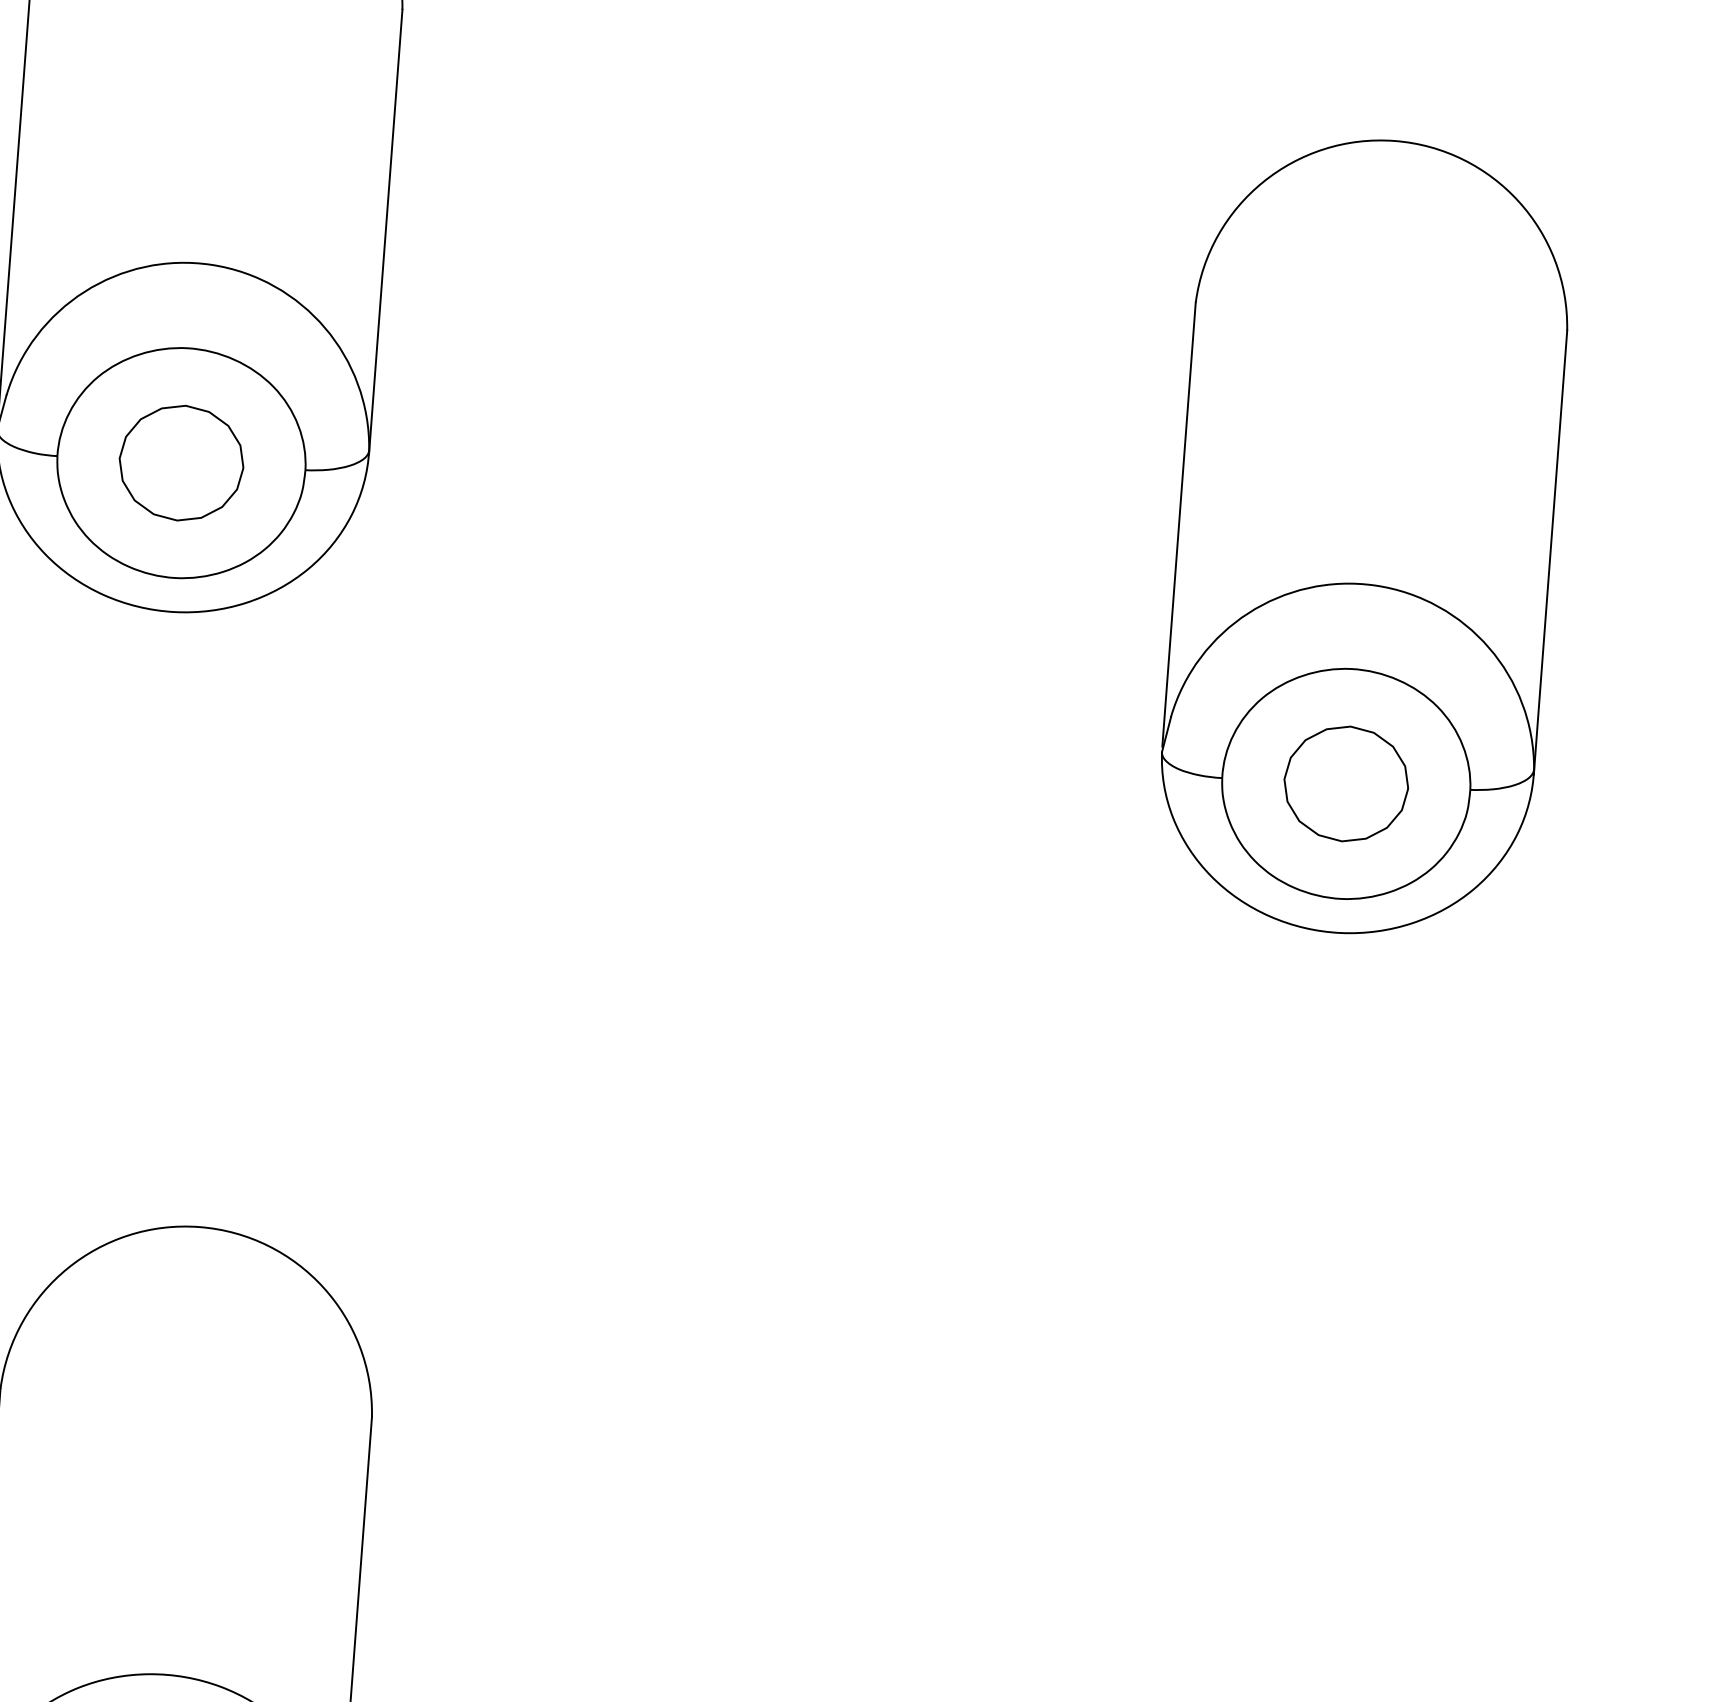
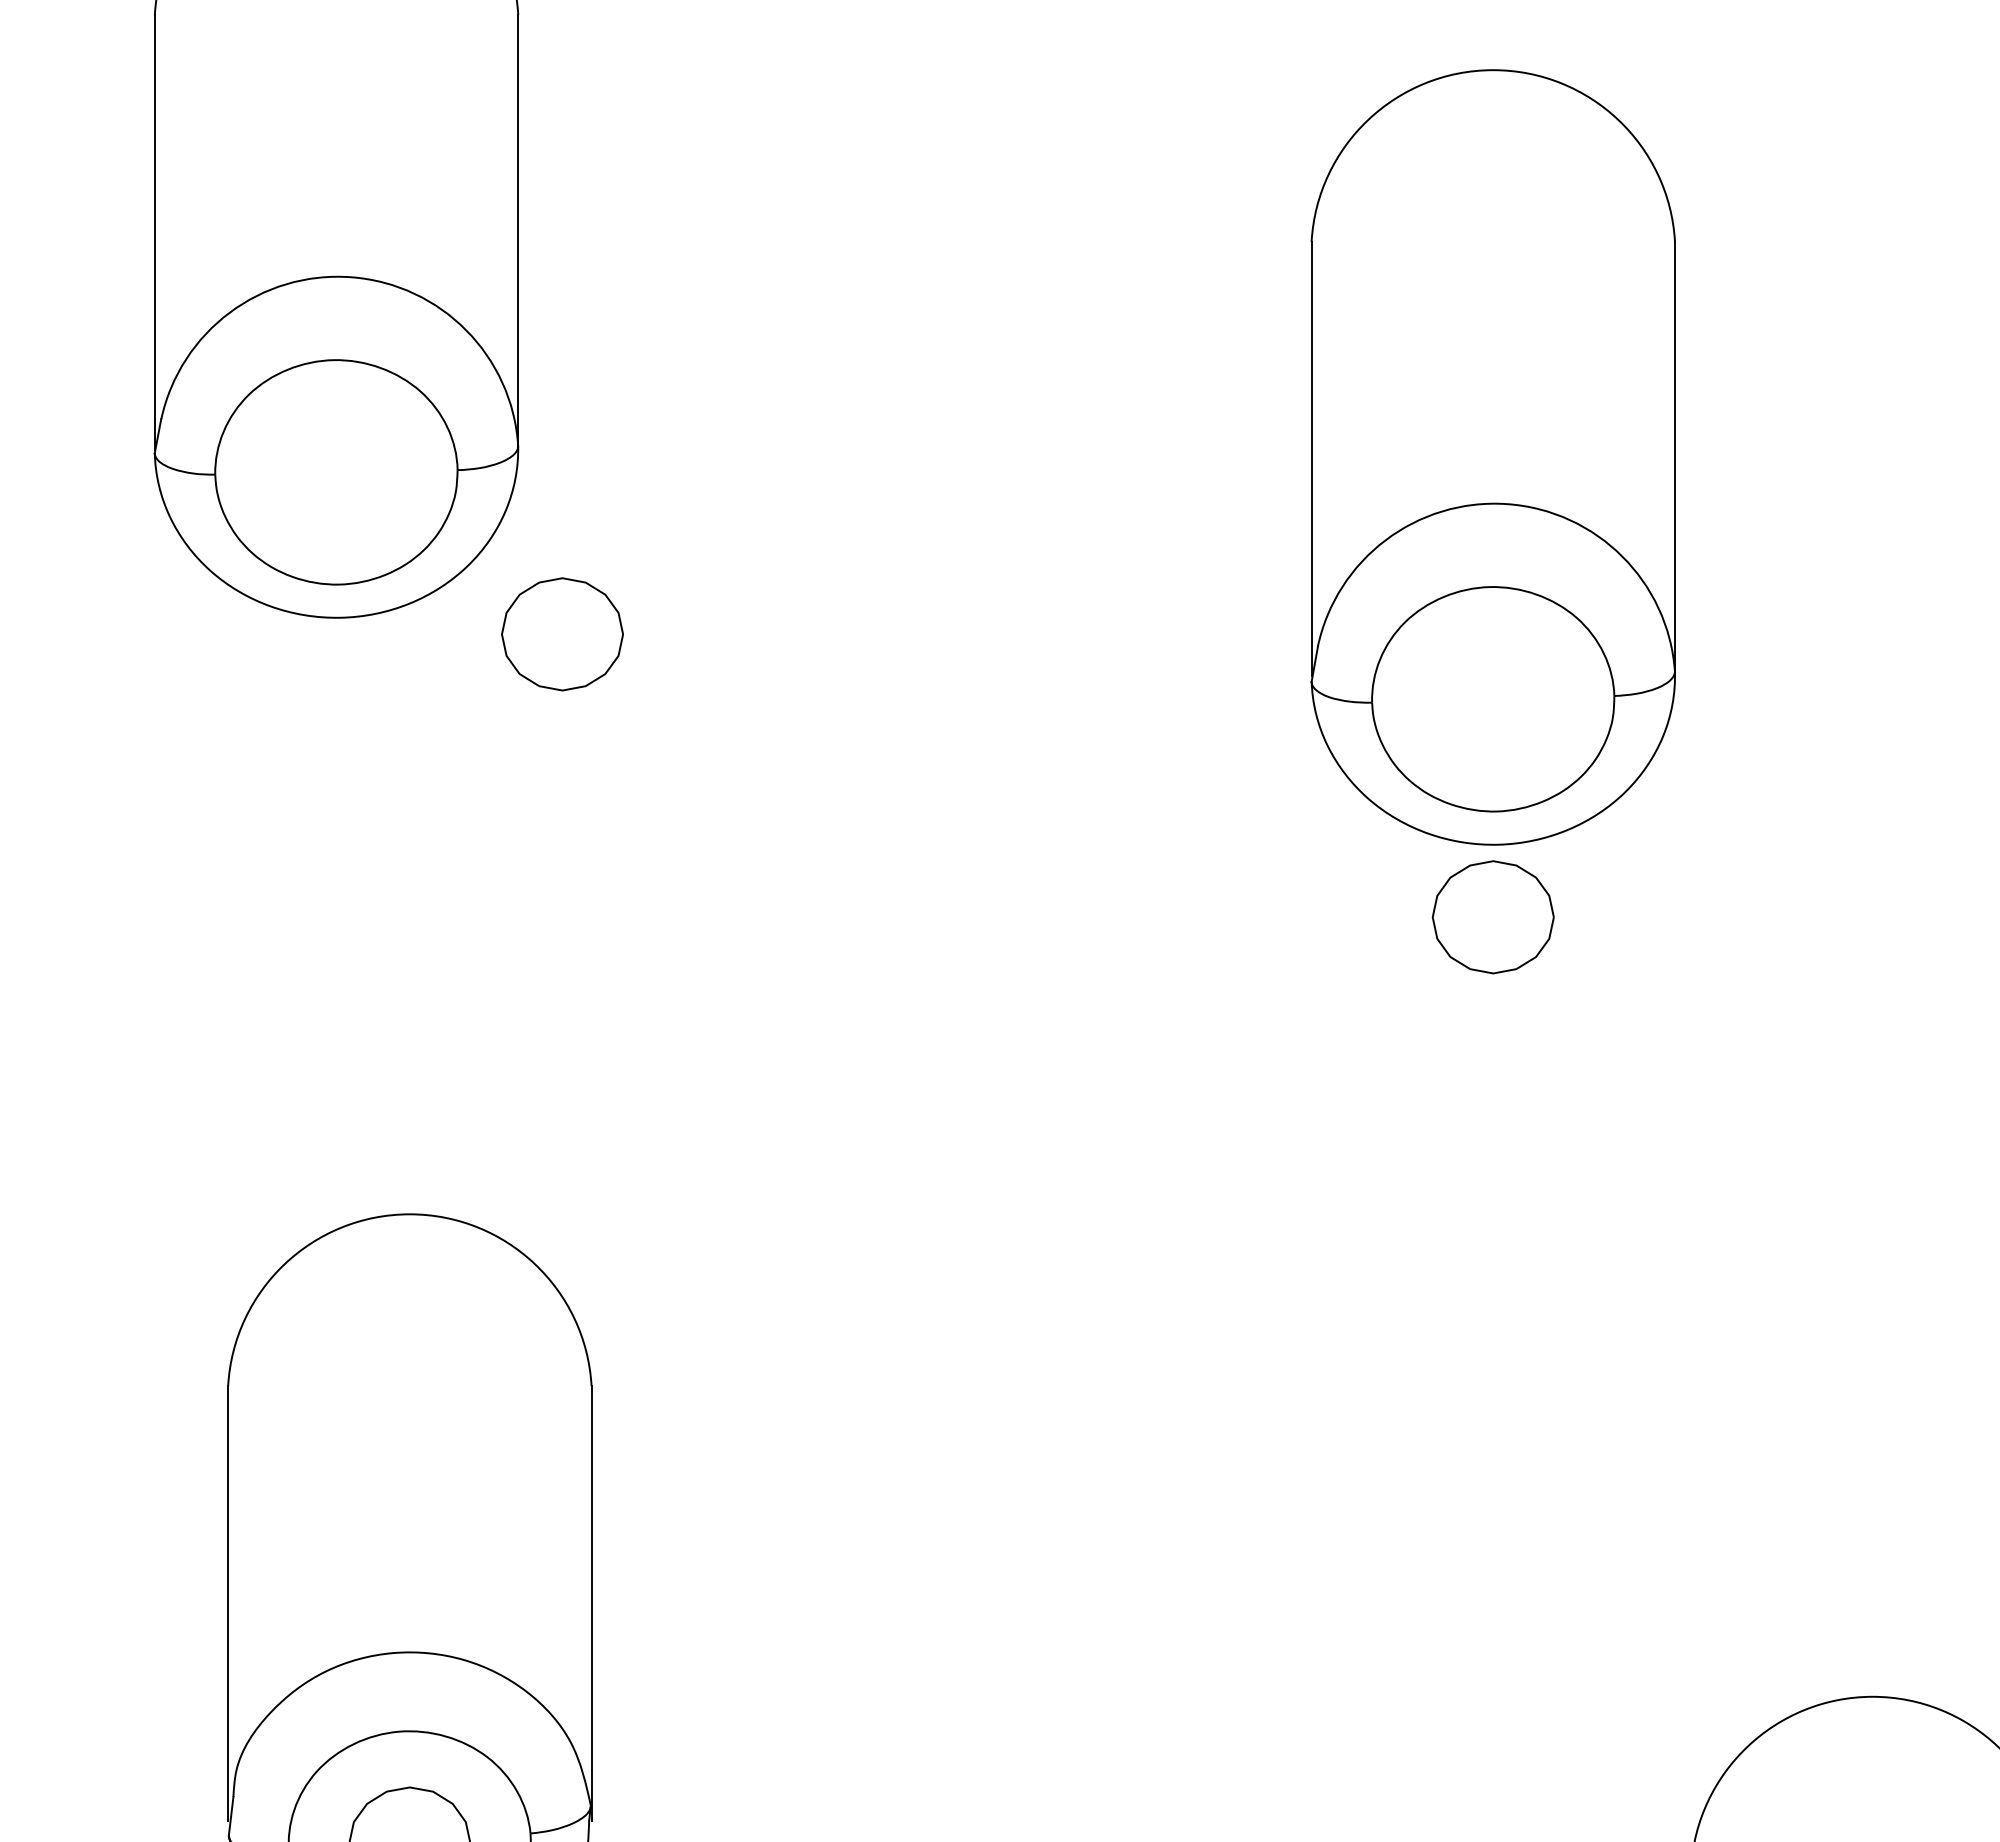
part: (181, 463) -> (562, 634), moved
part: (1345, 784) -> (1492, 917), moved

